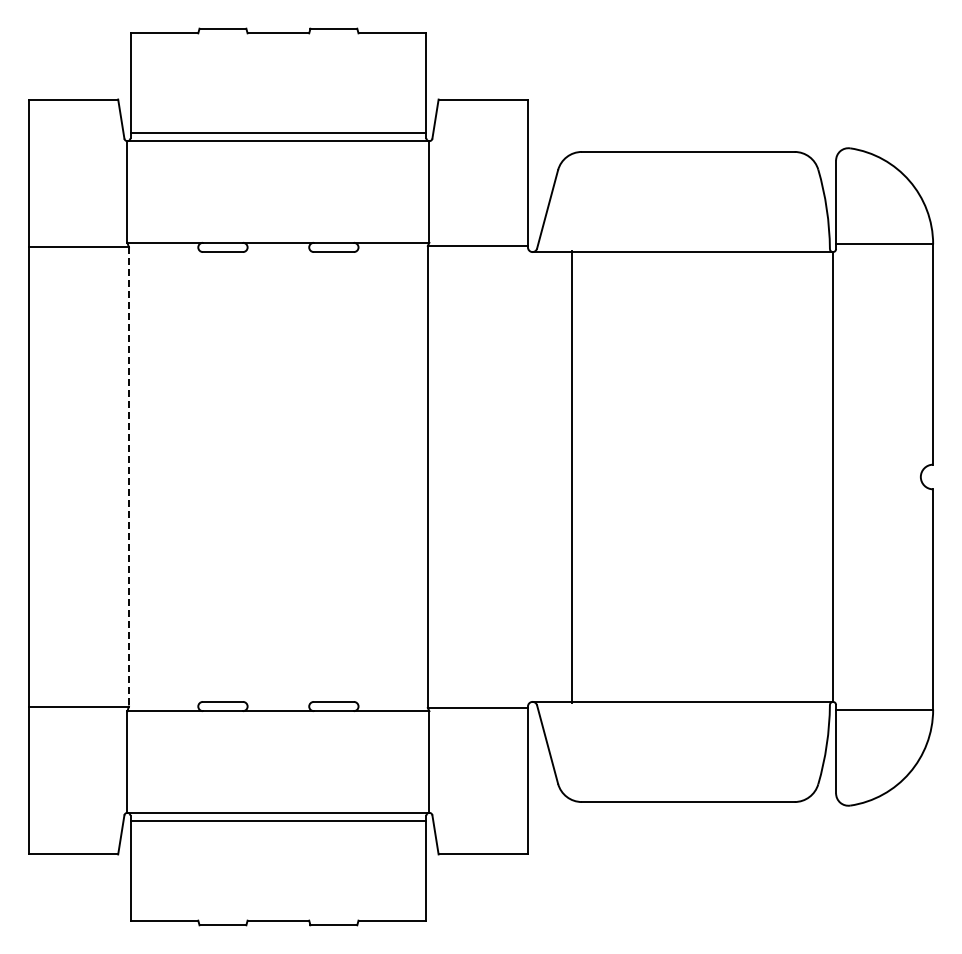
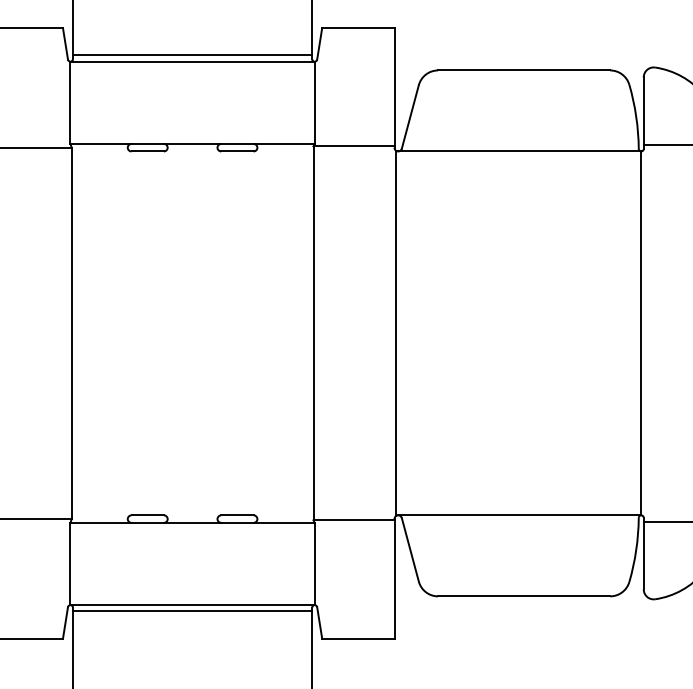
line: (571, 476) -> (395, 333), moved
line: (128, 477) -> (71, 333), dashed -> solid

